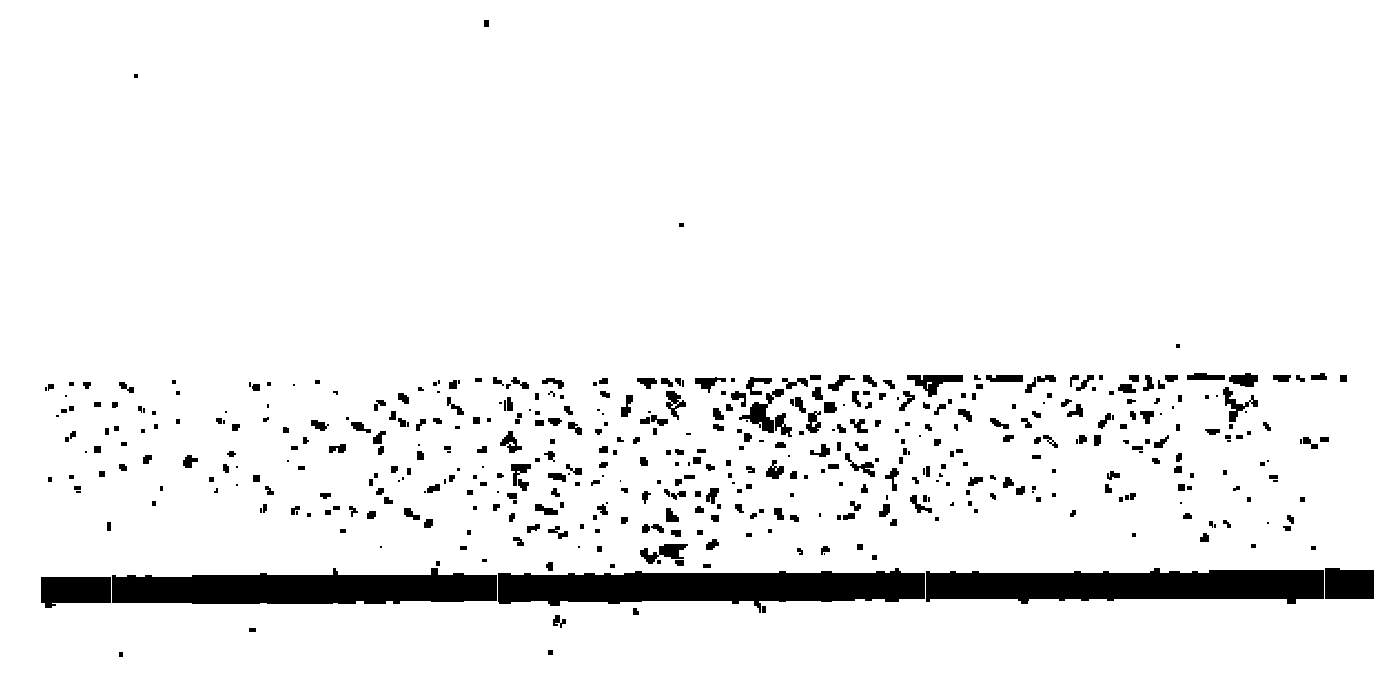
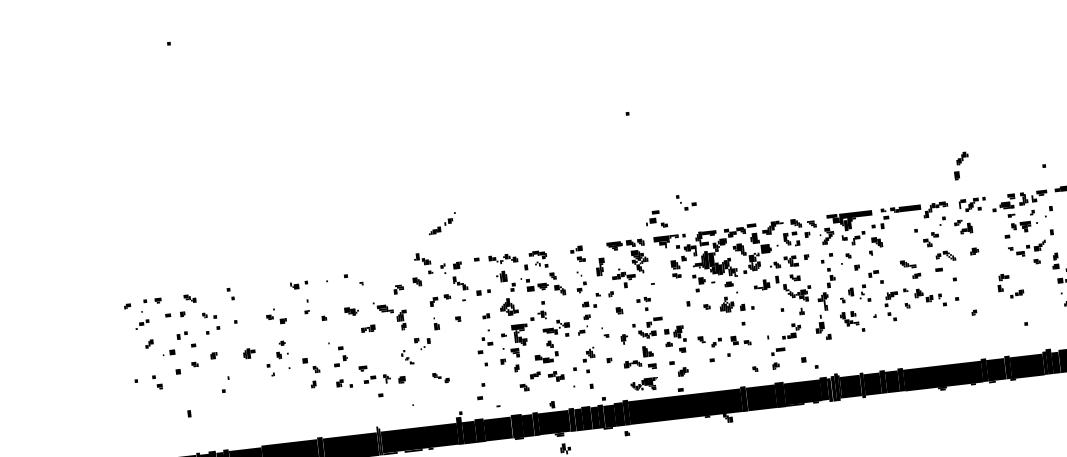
part: (398, 418) -> (422, 258), moved
part: (1001, 429) -> (910, 269), moved
part: (1103, 429) -> (961, 165), moved
part: (299, 443) -> (340, 360), moved
part: (701, 459) -> (656, 219), moved
part: (829, 468) -> (777, 351), moved
part: (441, 480) -> (442, 223), moved
part: (739, 482) -> (685, 201), moved
part: (380, 488) -> (407, 357), size x0.6
part: (418, 517) -> (440, 377), size x0.7
part: (663, 554) -> (644, 384), size x0.7

